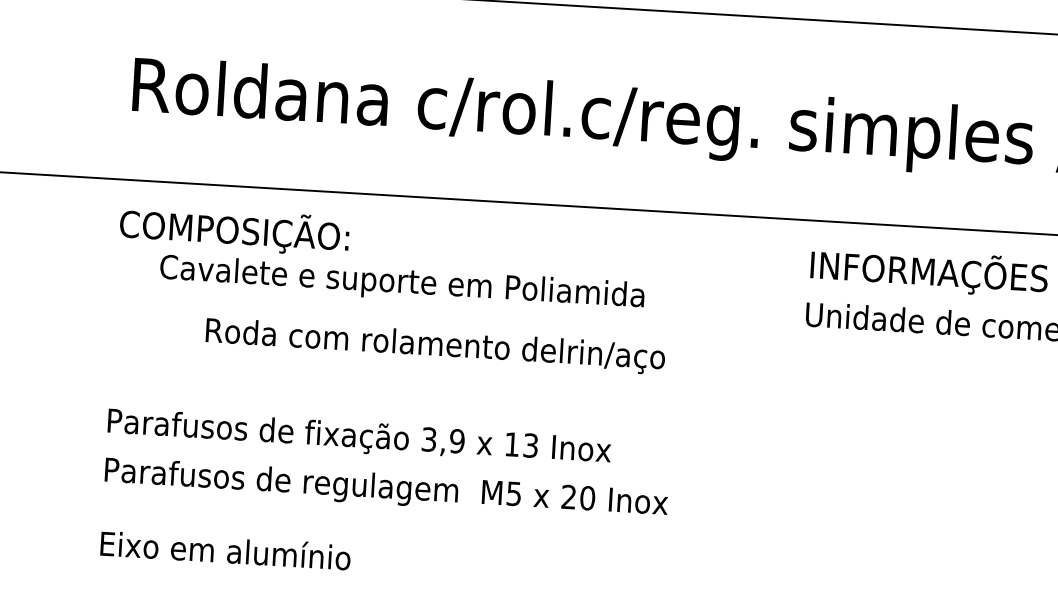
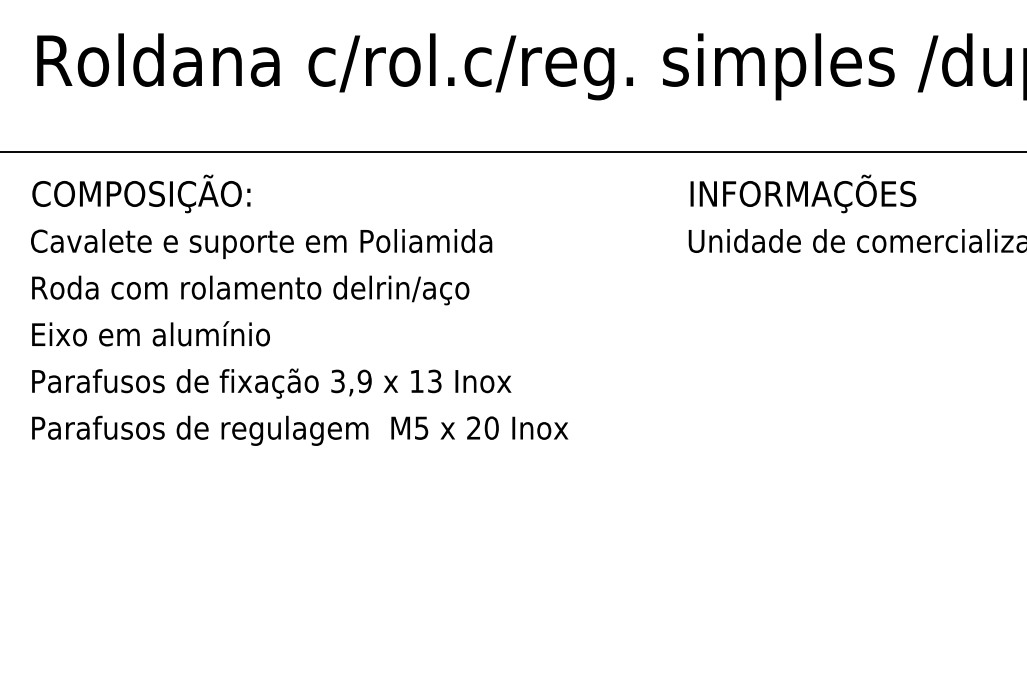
text: (402, 284) -> (261, 244), moved
text: (435, 346) -> (250, 290), moved
text: (225, 549) -> (150, 333), moved

